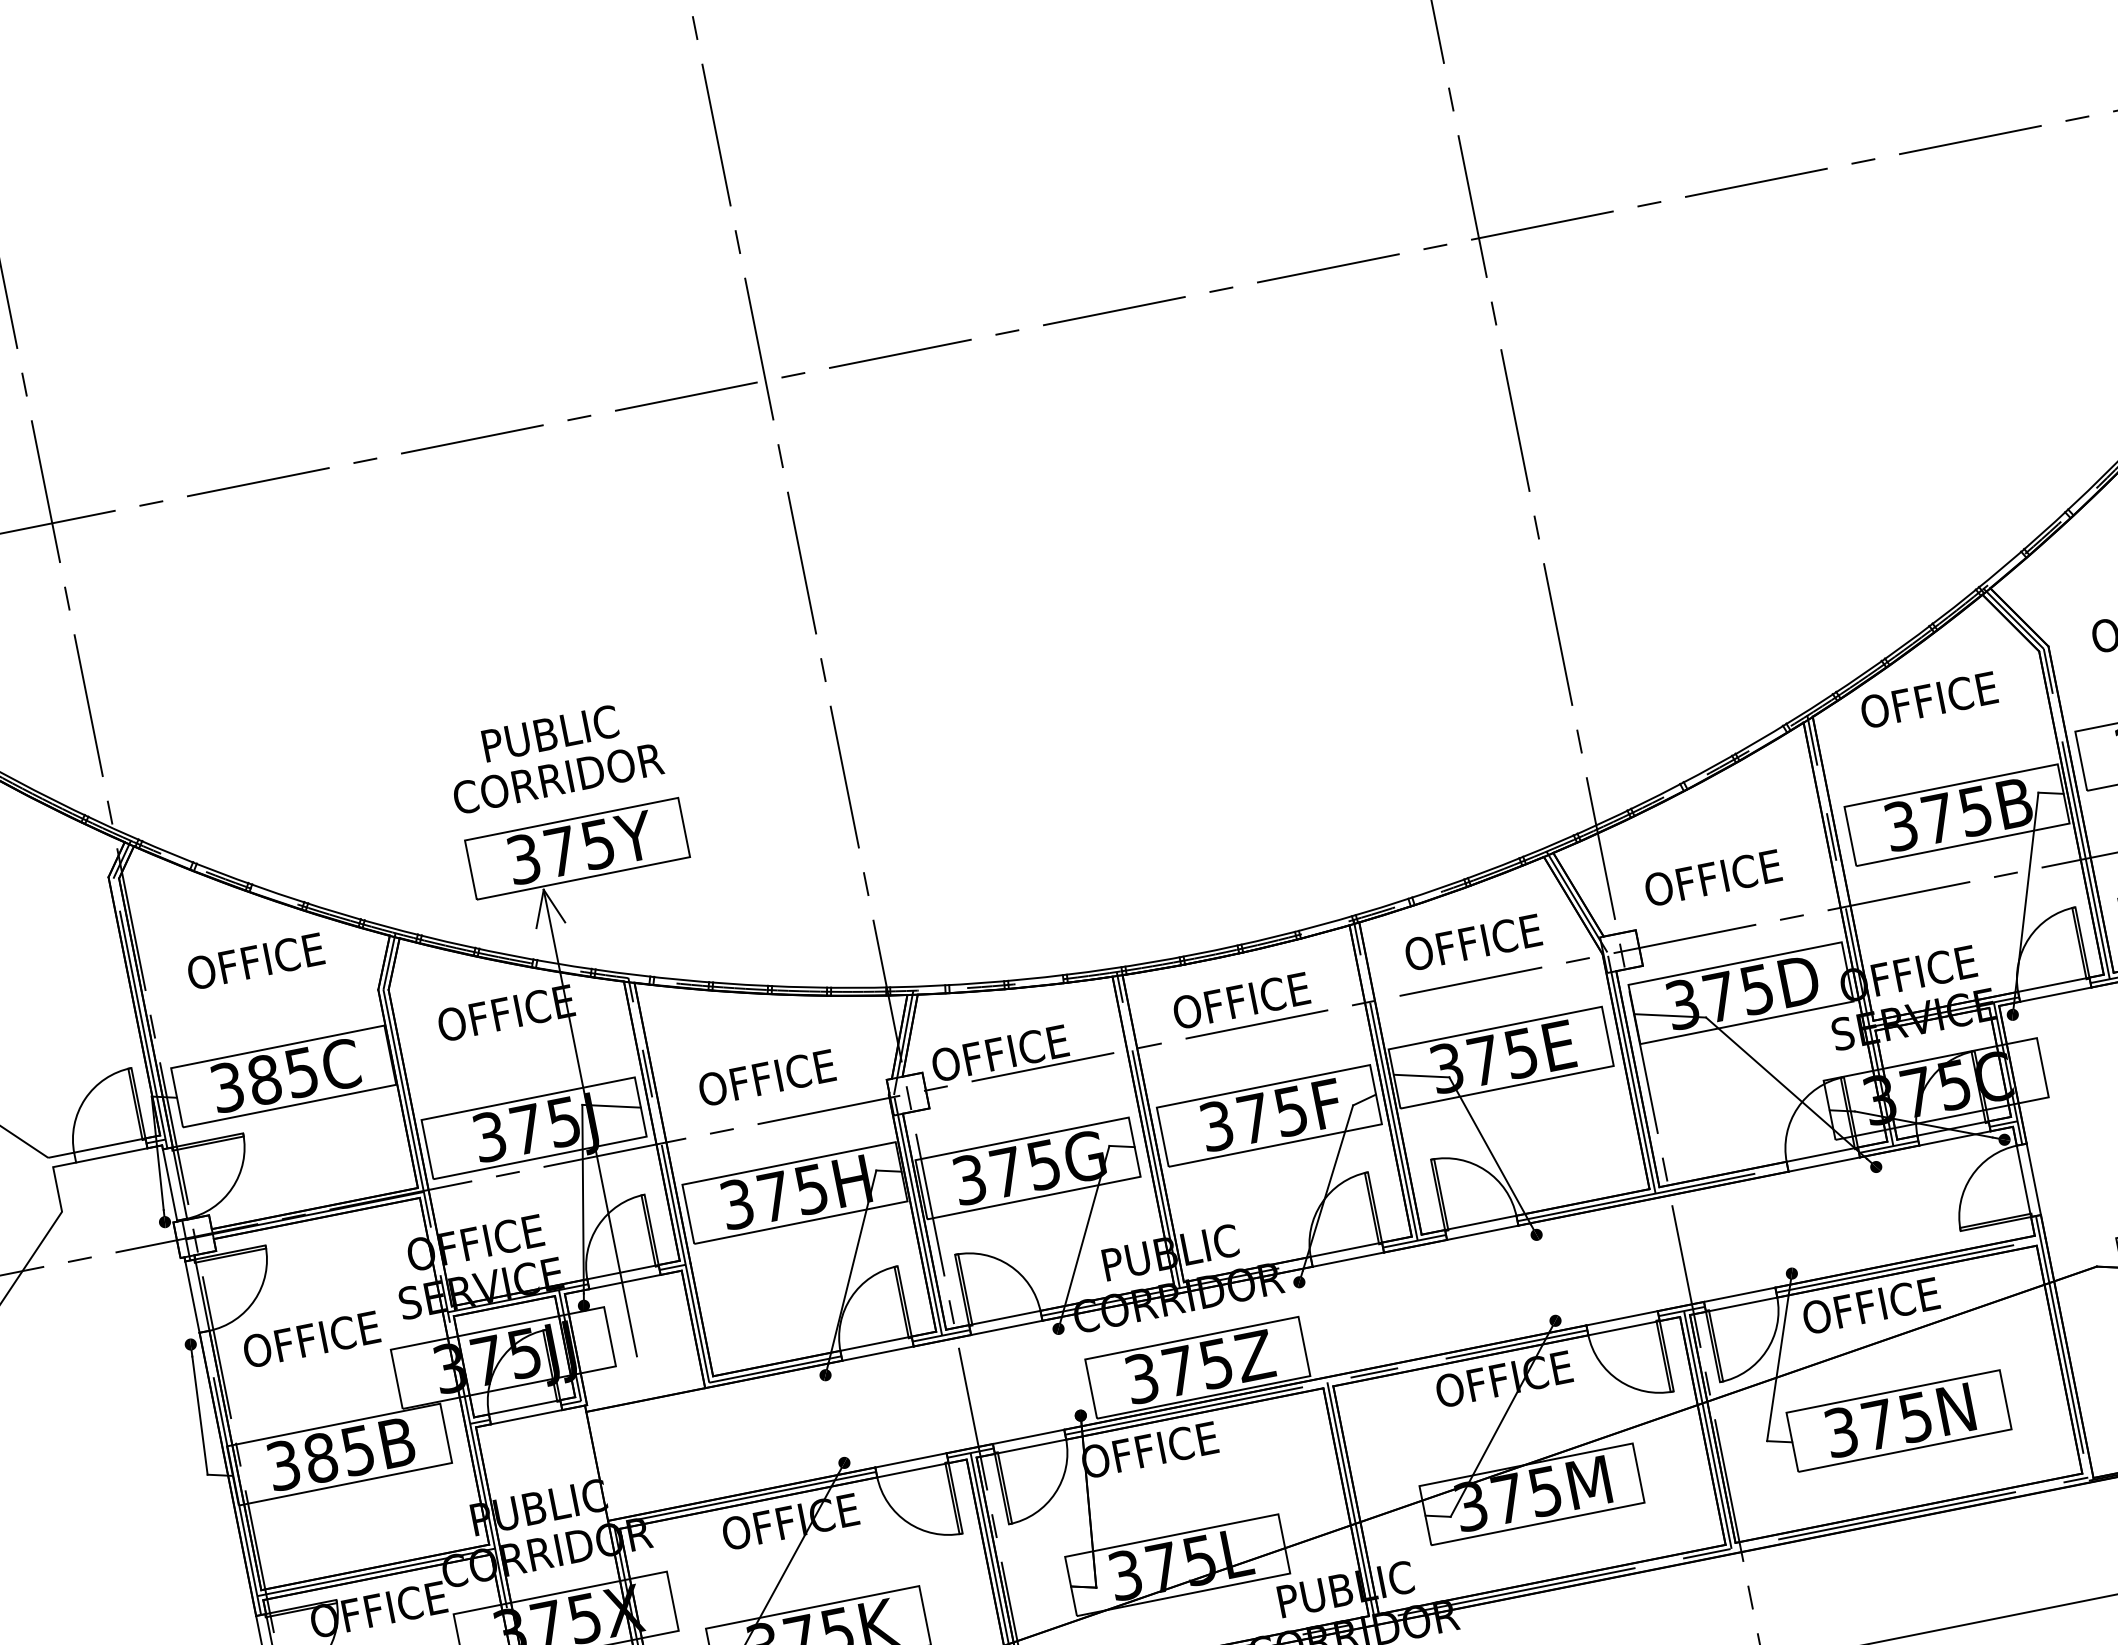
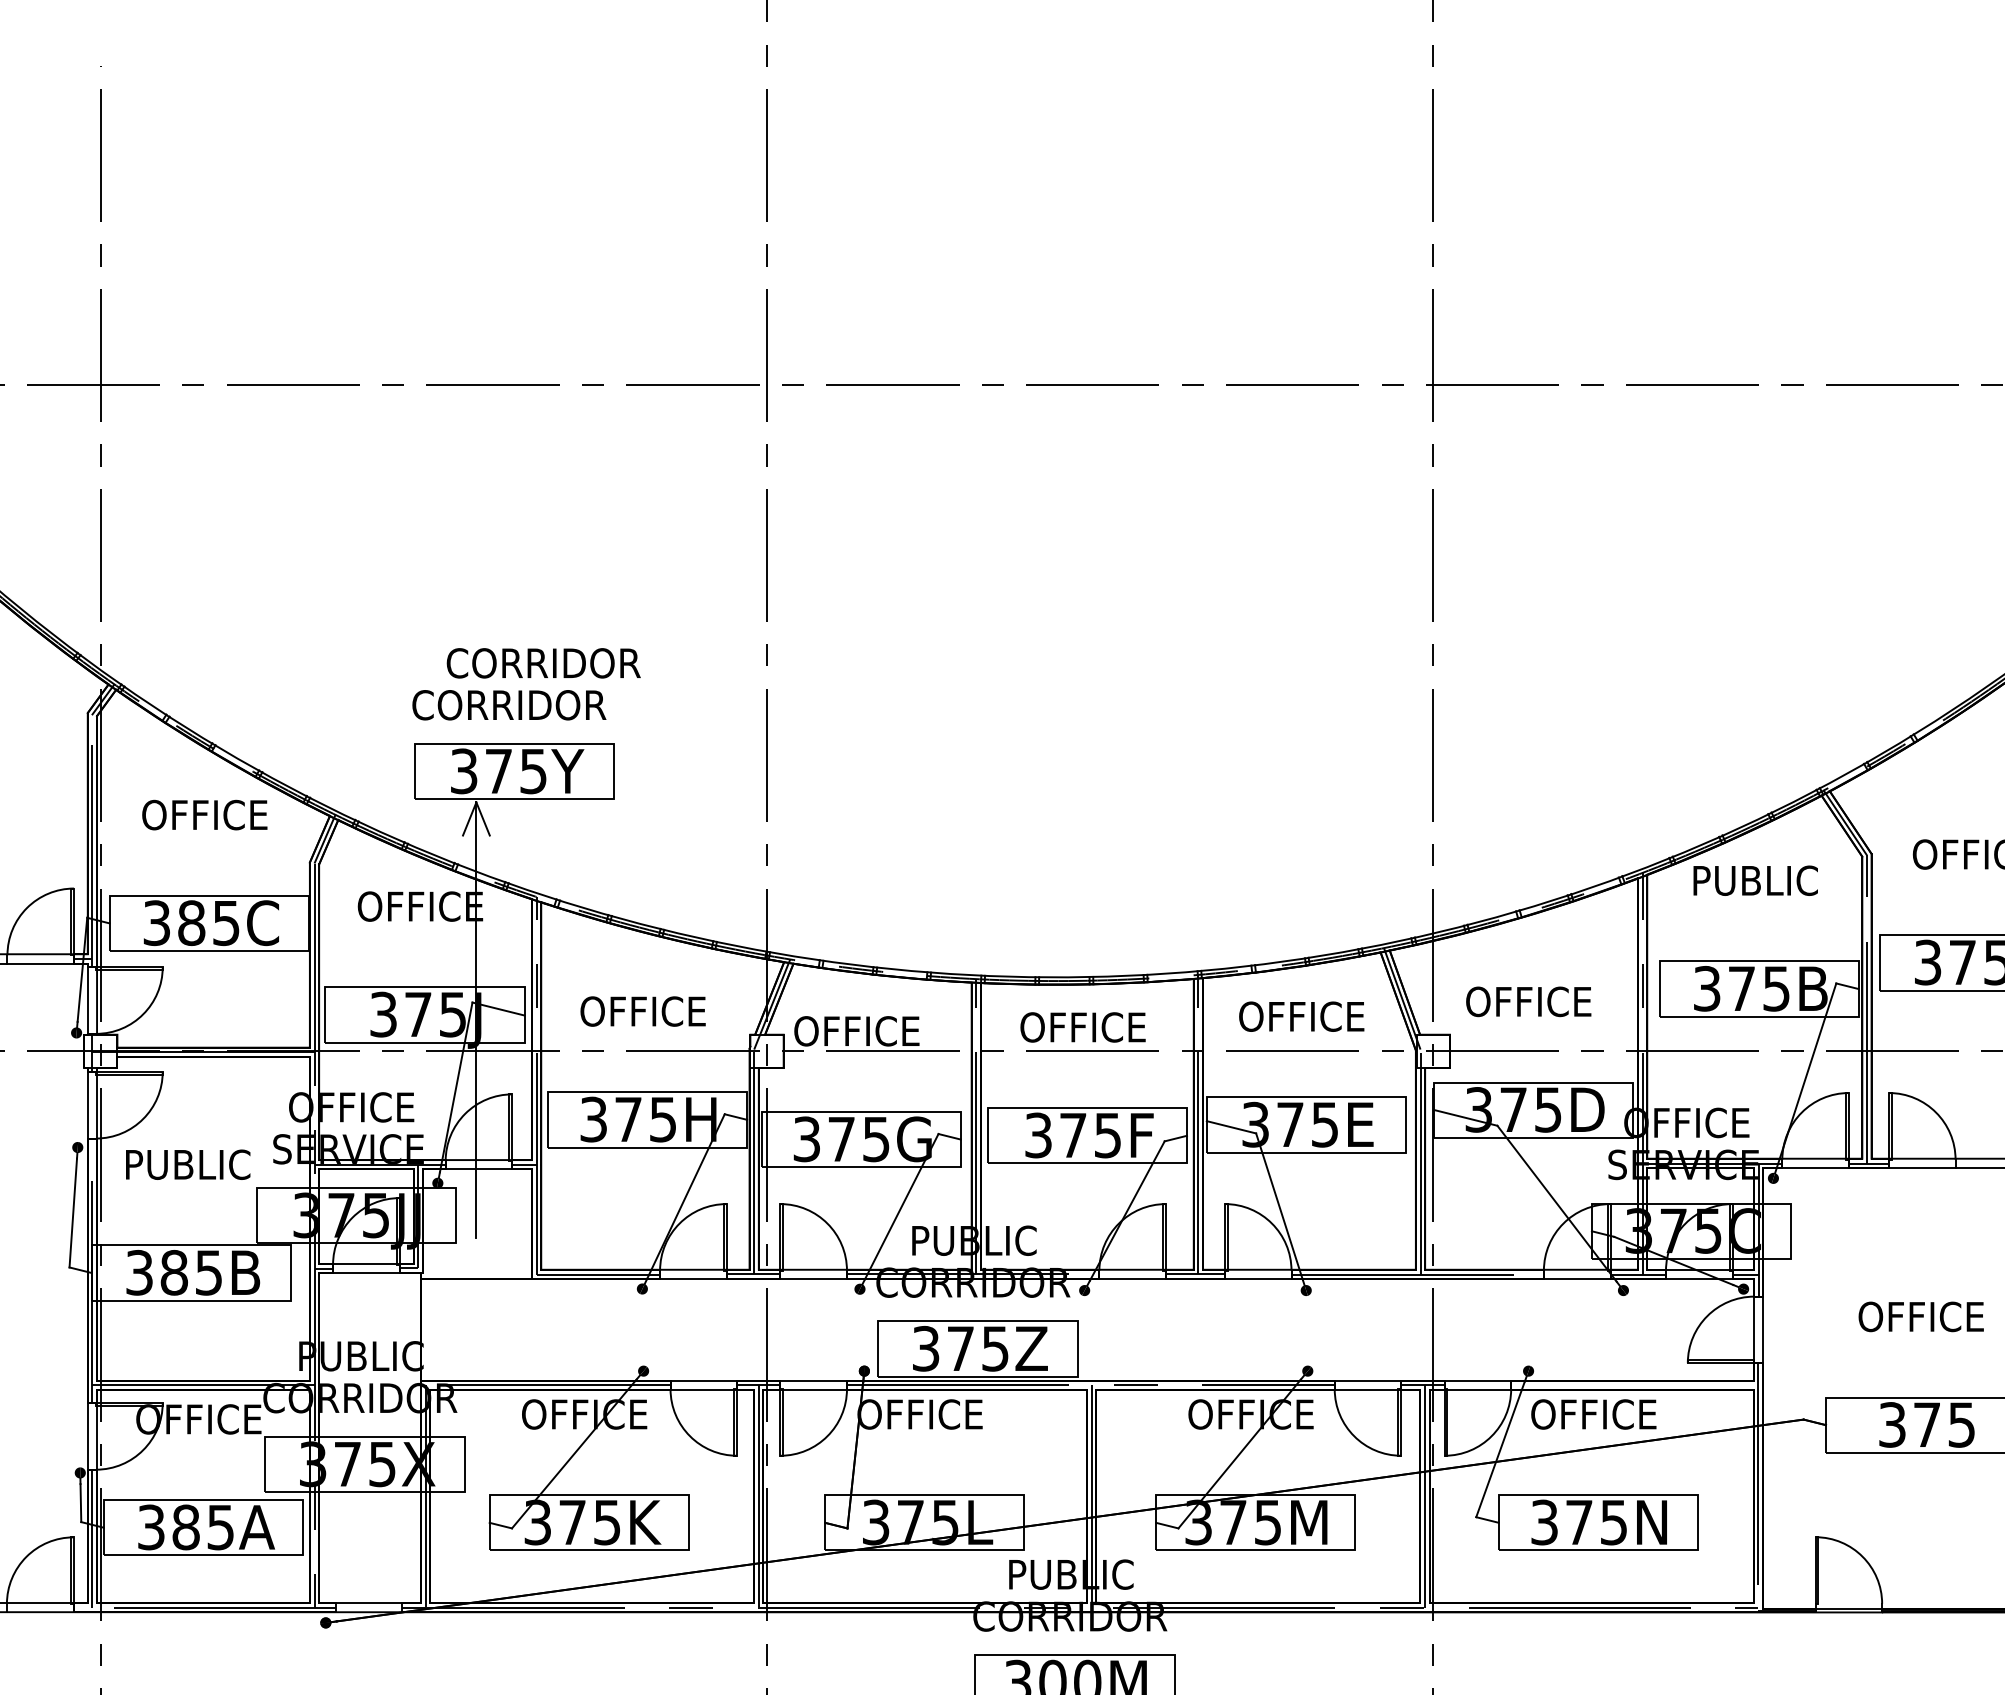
text: (1928, 699) -> (1754, 880), OFFICE -> PUBLIC
text: (585, 726) -> (543, 663), PUBLIC -> CORRIDOR
line: (1908, 1266) -> (1634, 1385), removed
text: (311, 1339) -> (187, 1164), OFFICE -> PUBLIC

